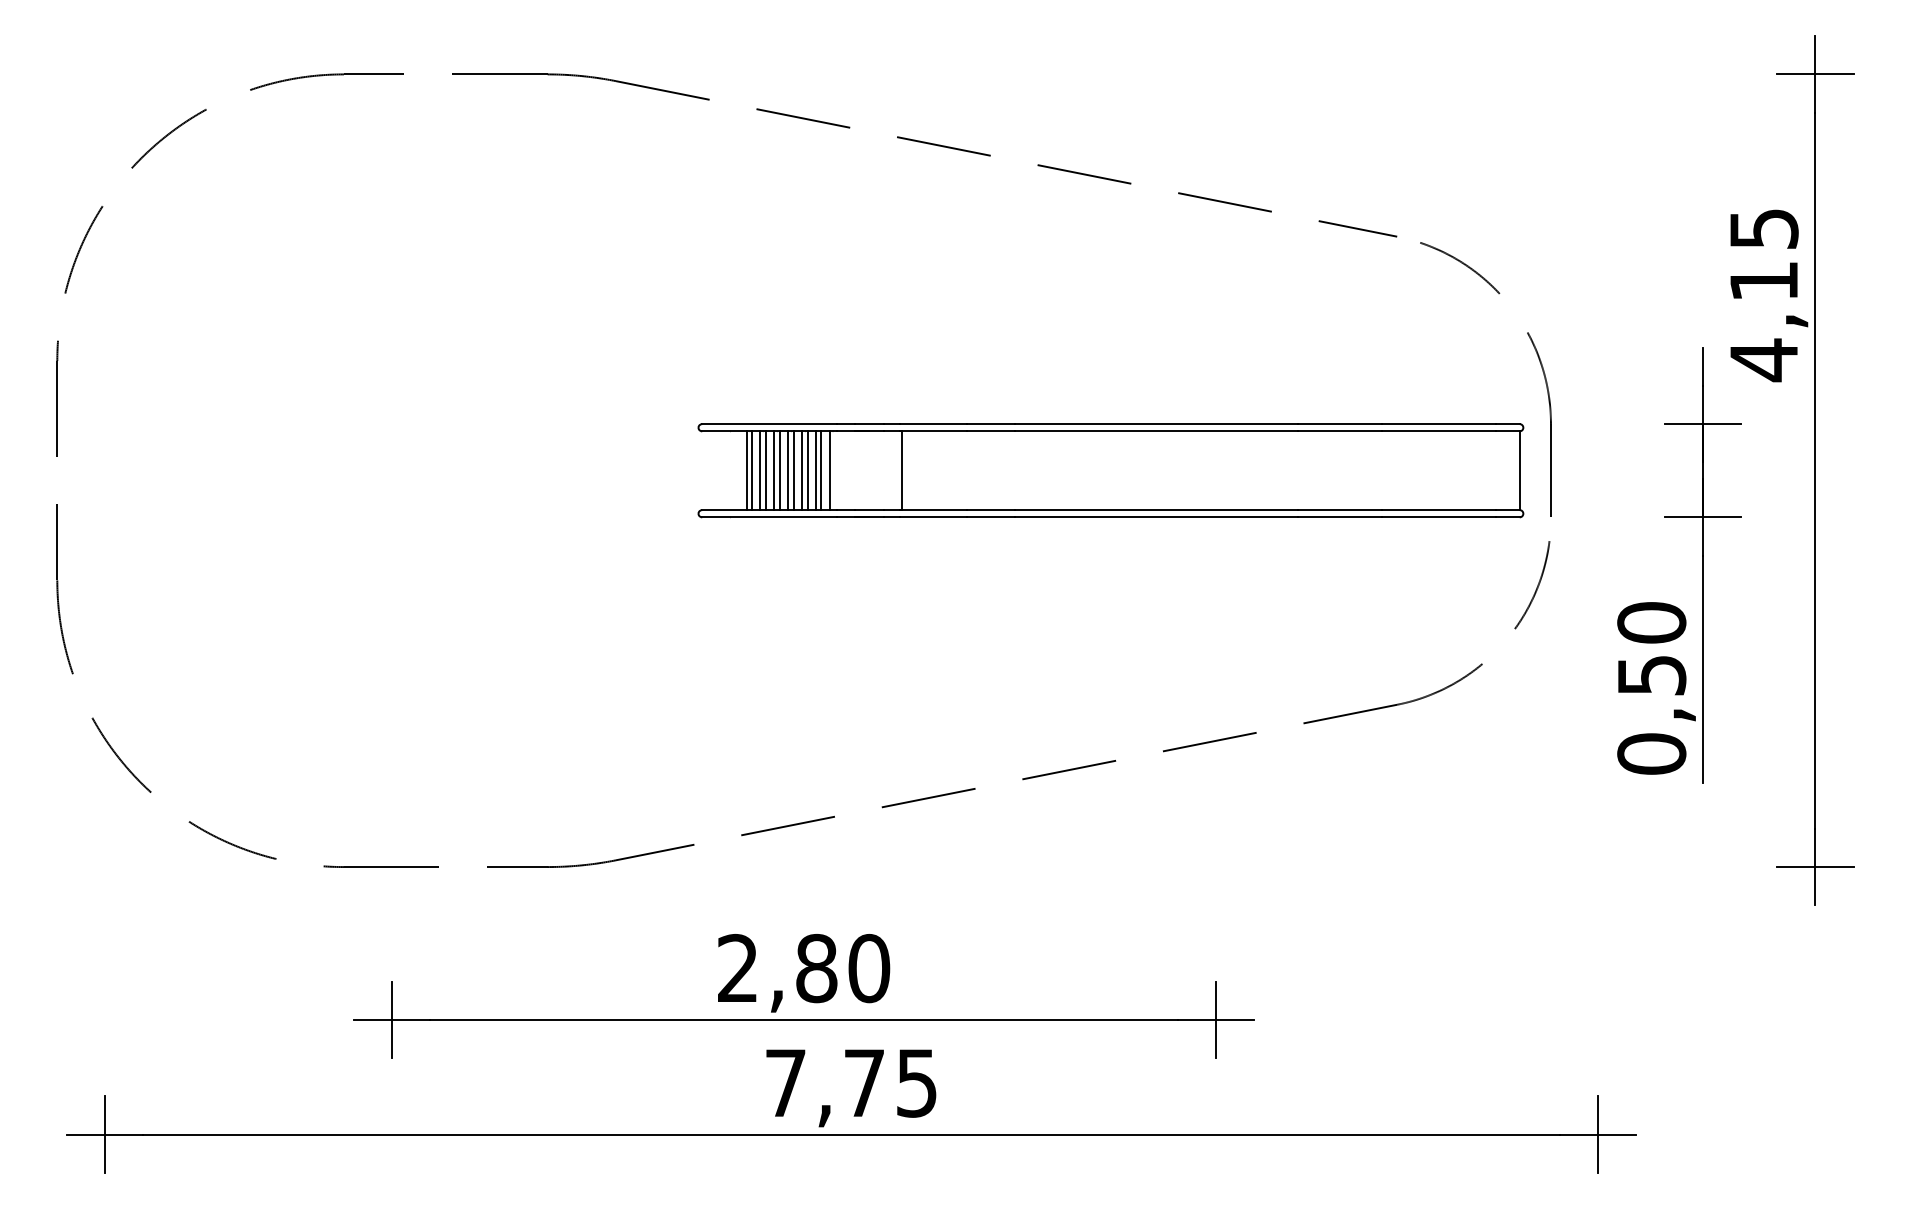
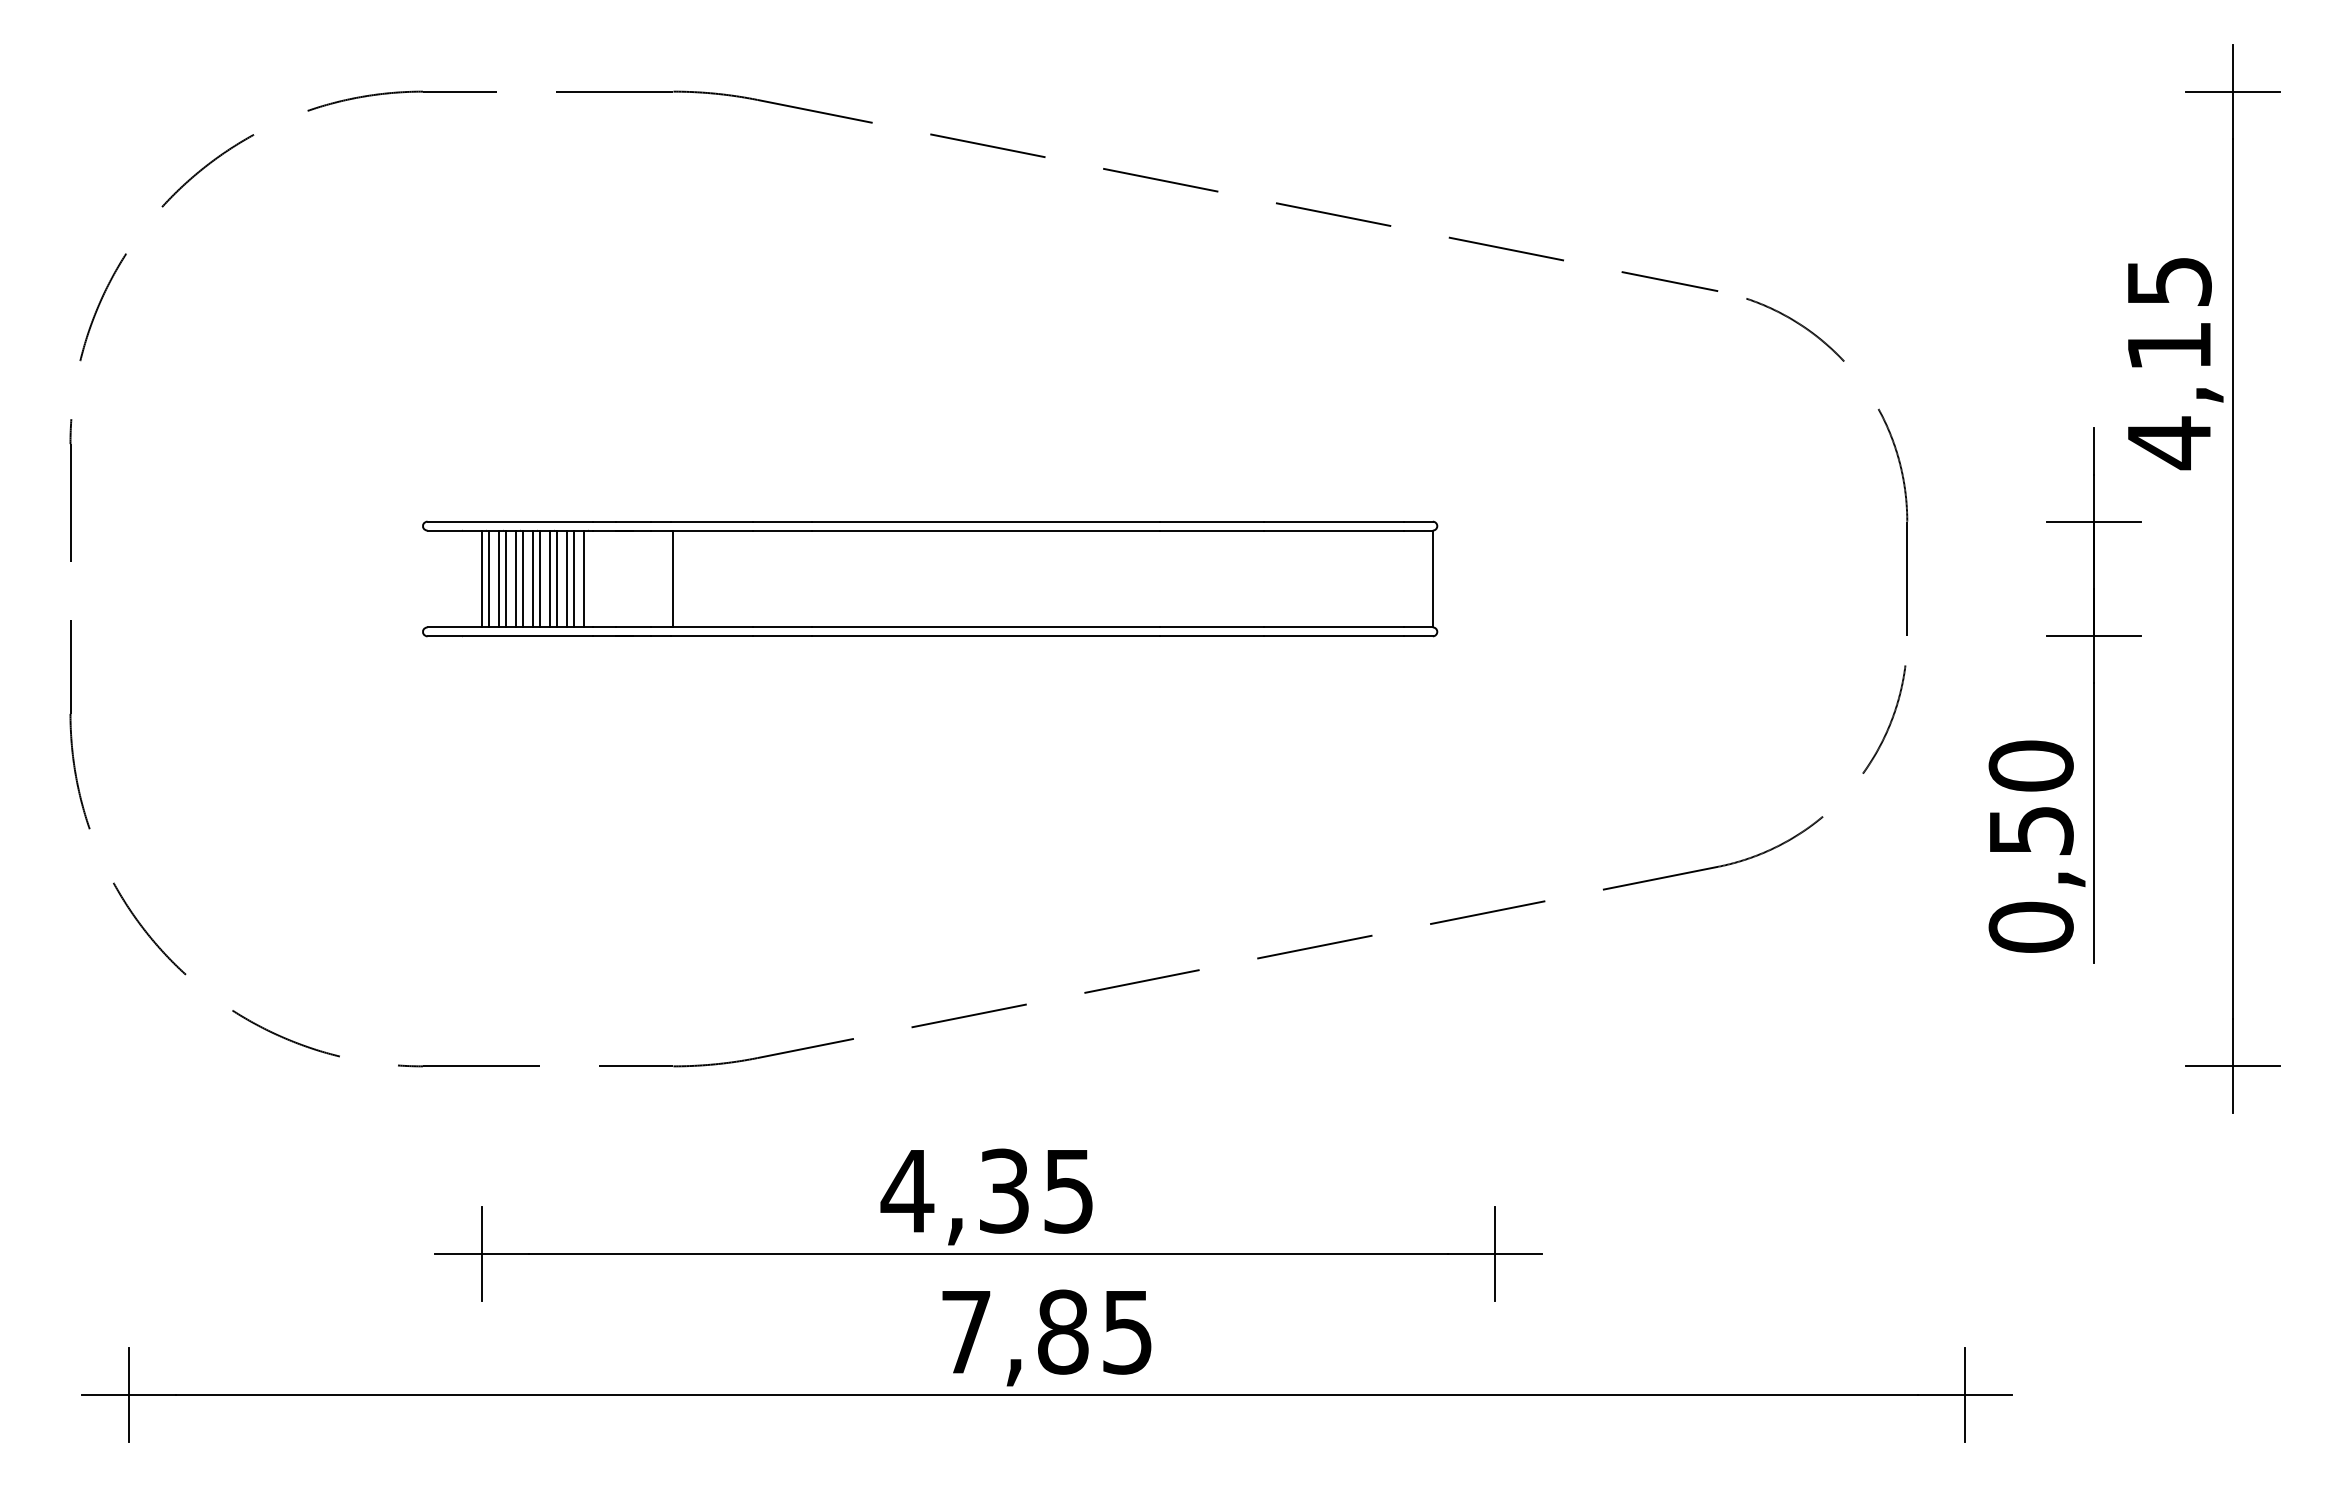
part: (1111, 470) -> (930, 578), moved
text: (803, 968) -> (987, 1190), 2,80 -> 4,35
text: (864, 1082) -> (1063, 1331), 7,75 -> 7,85

